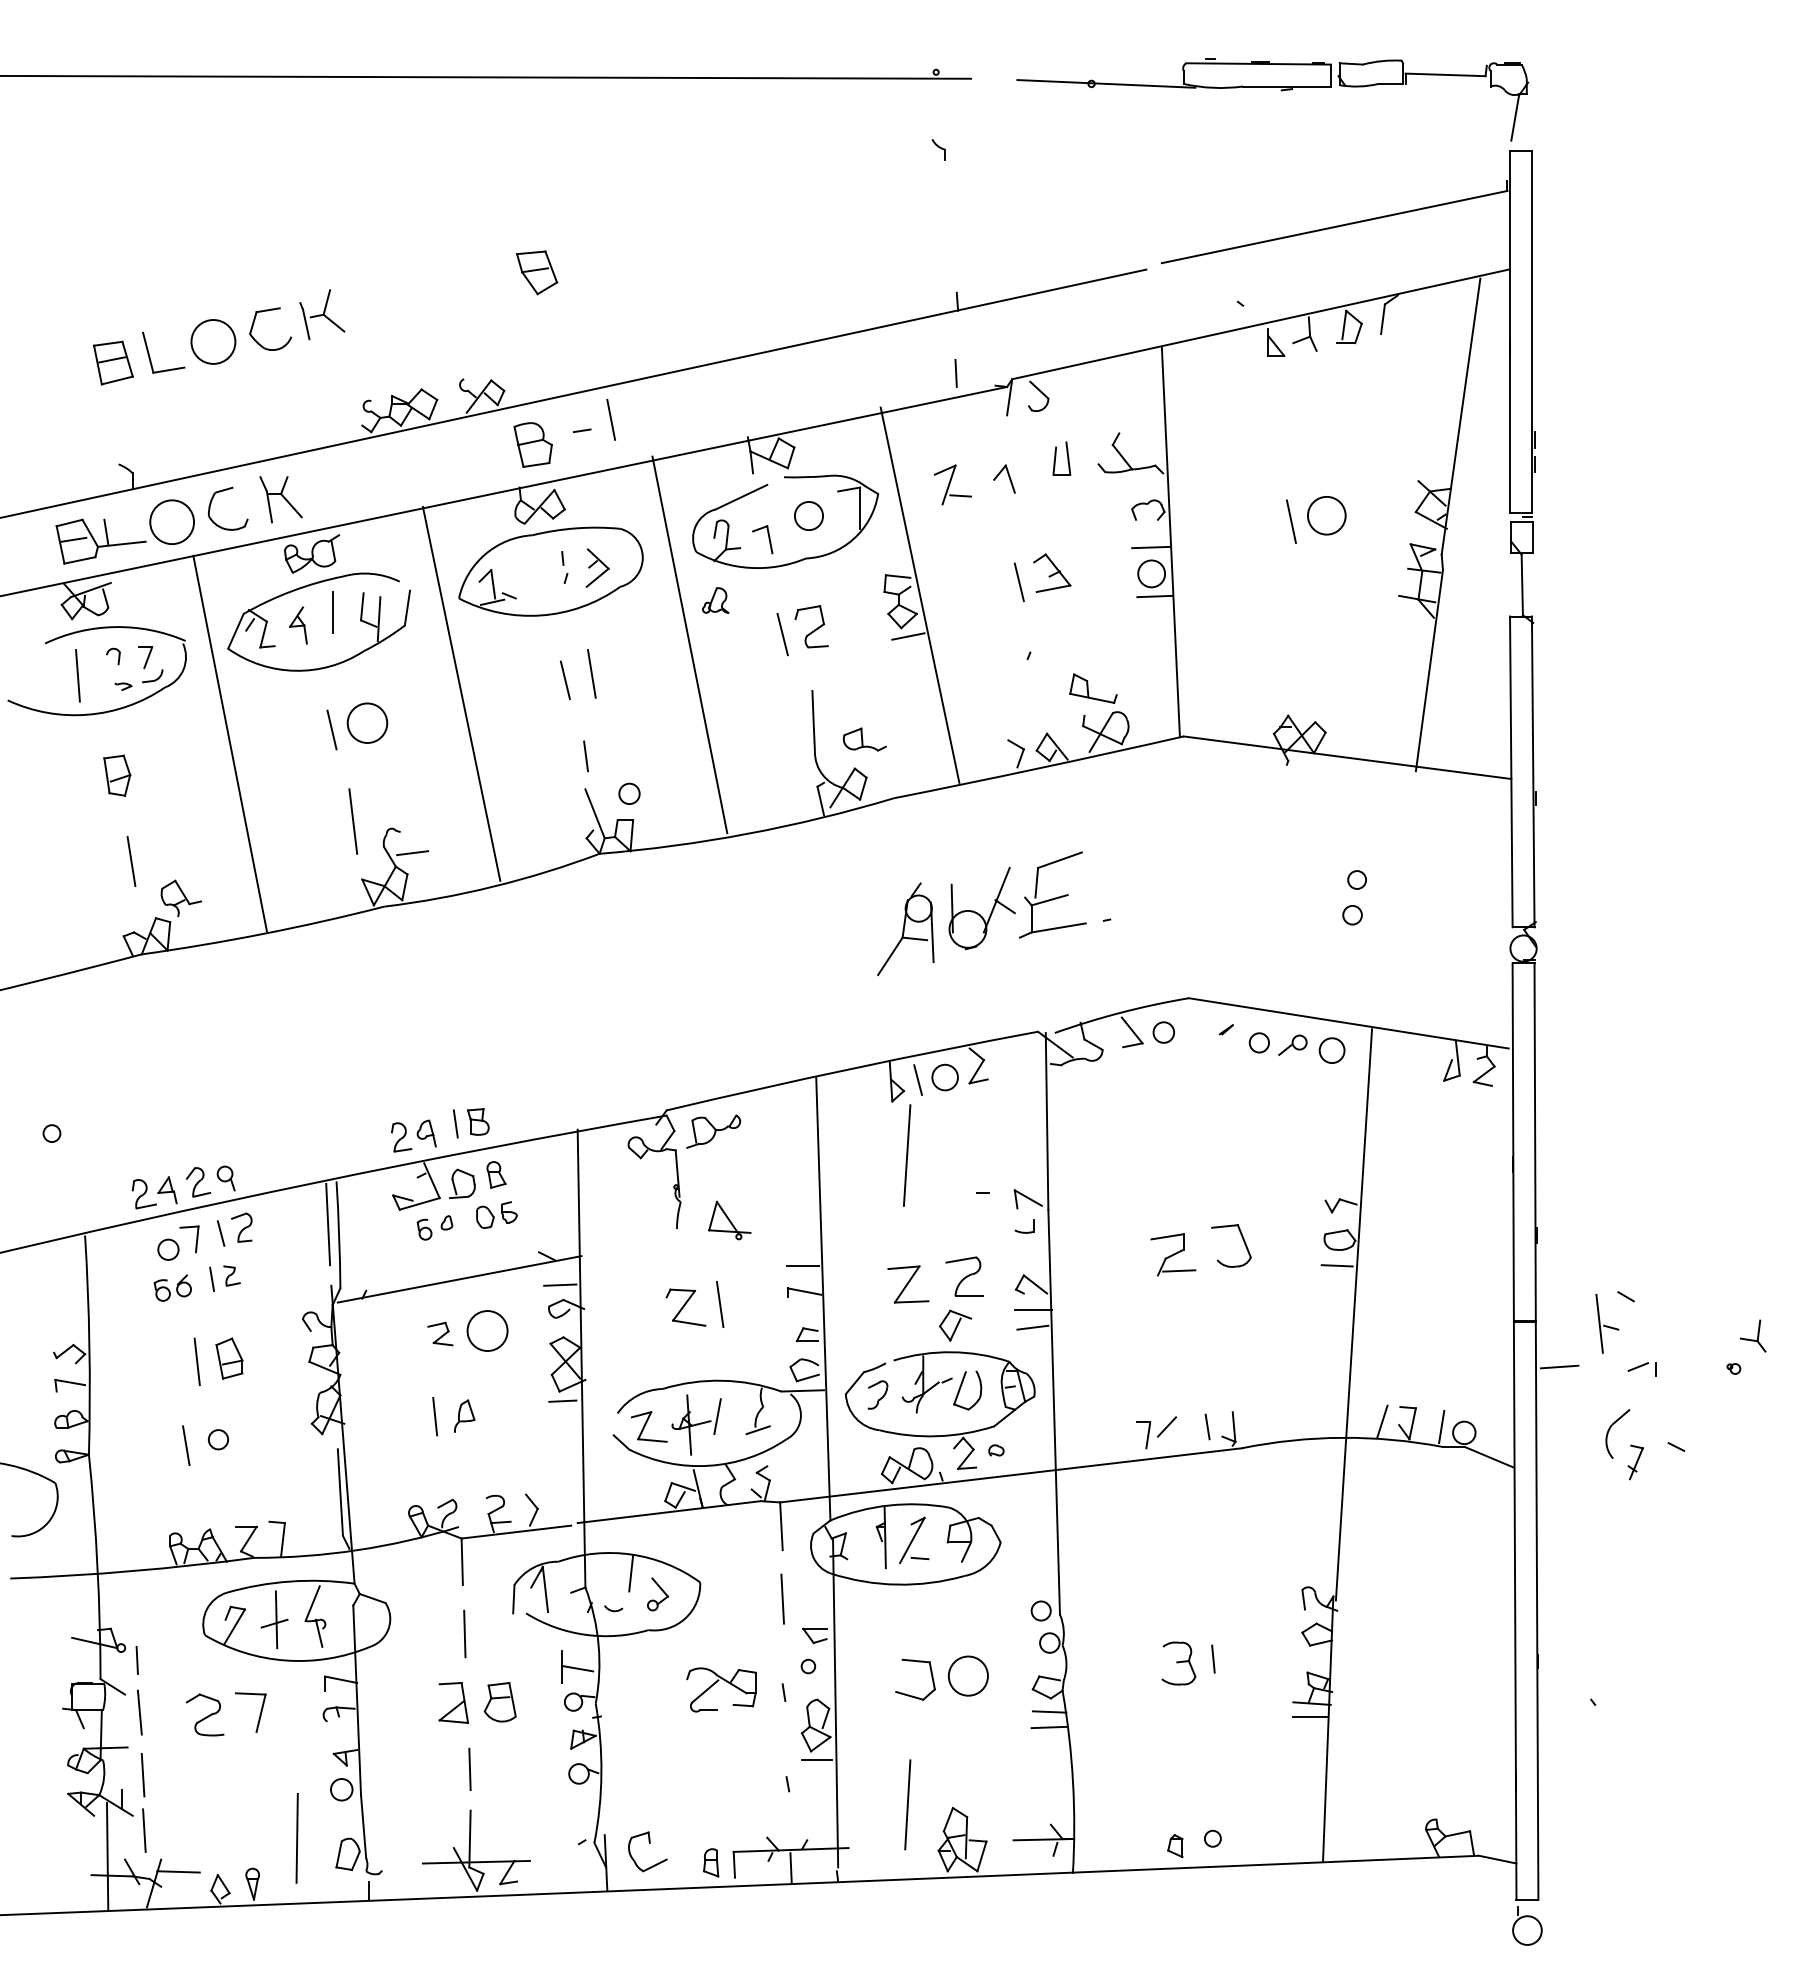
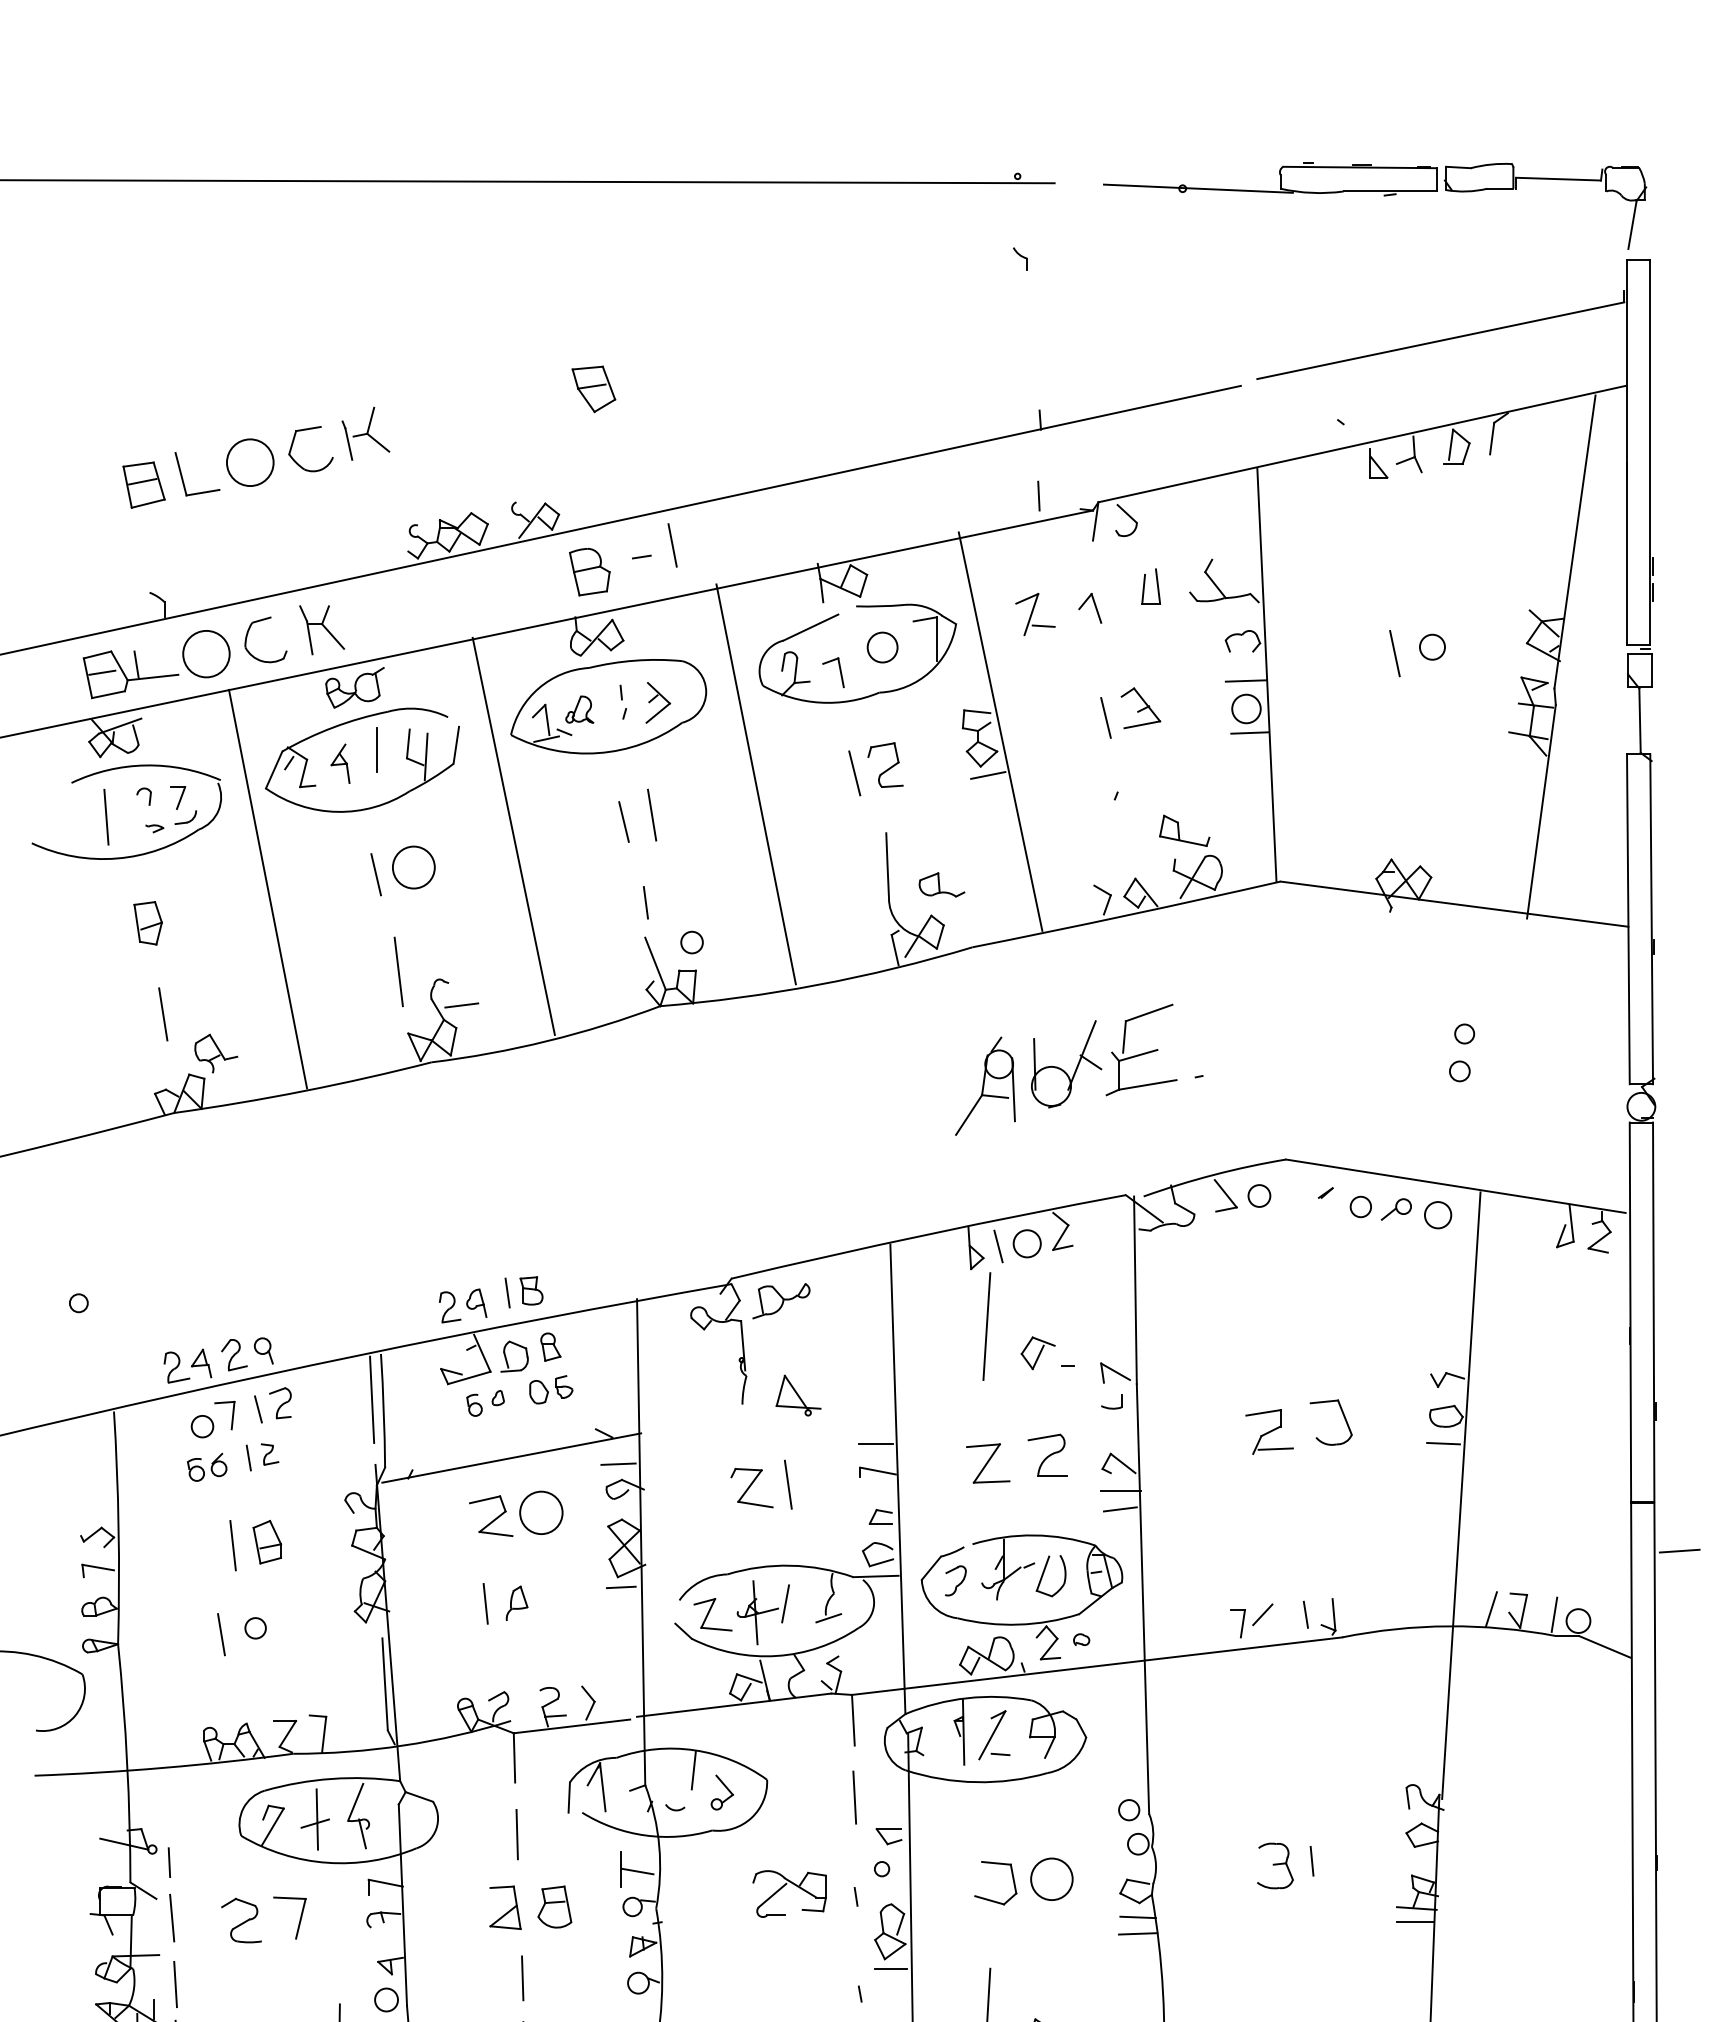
circle: (1326, 515) -> (1432, 646), size x0.62
part: (715, 600) -> (579, 709), moved
part: (954, 1325) -> (1037, 1353), moved
part: (440, 1333) -> (491, 1515), size x1.67

